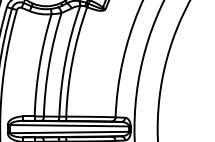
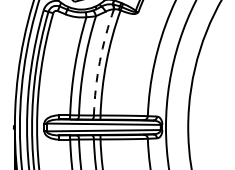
arc: (65, 60) -> (99, 61), solid -> dashed

